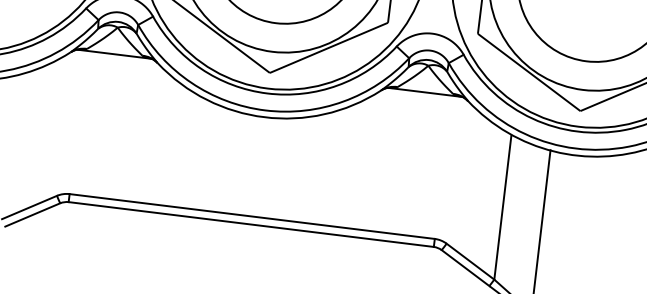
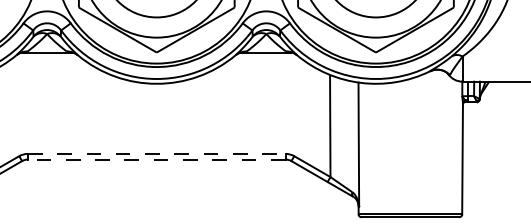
line: (251, 215) -> (156, 153), solid -> dashed
line: (250, 224) -> (156, 159), solid -> dashed

